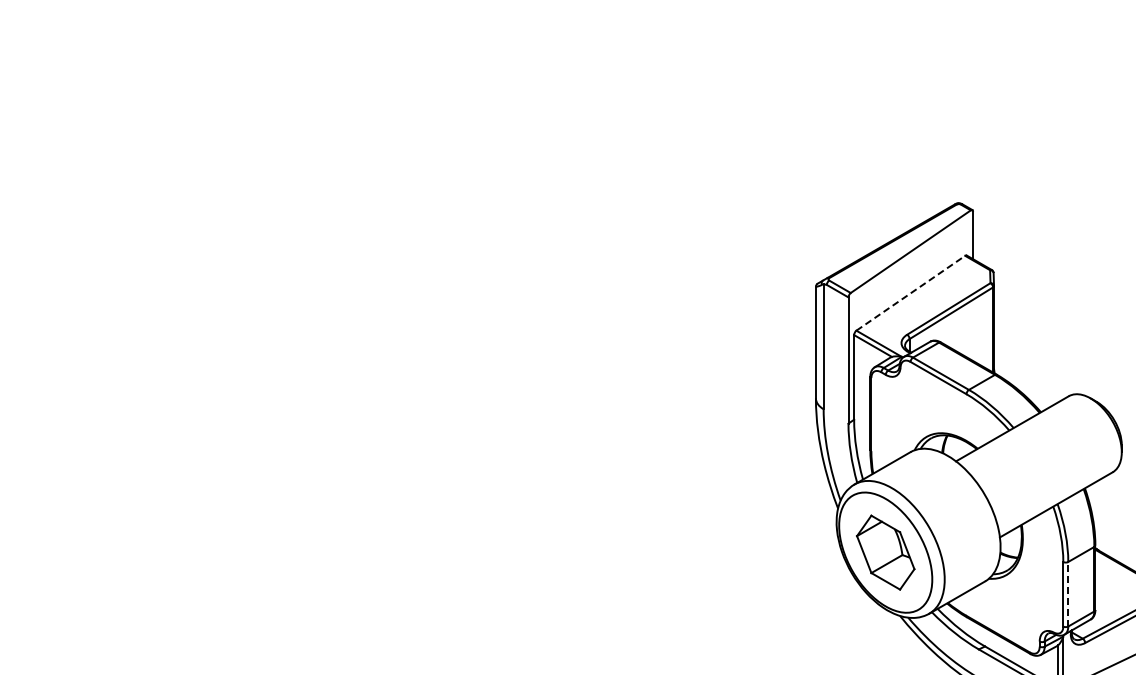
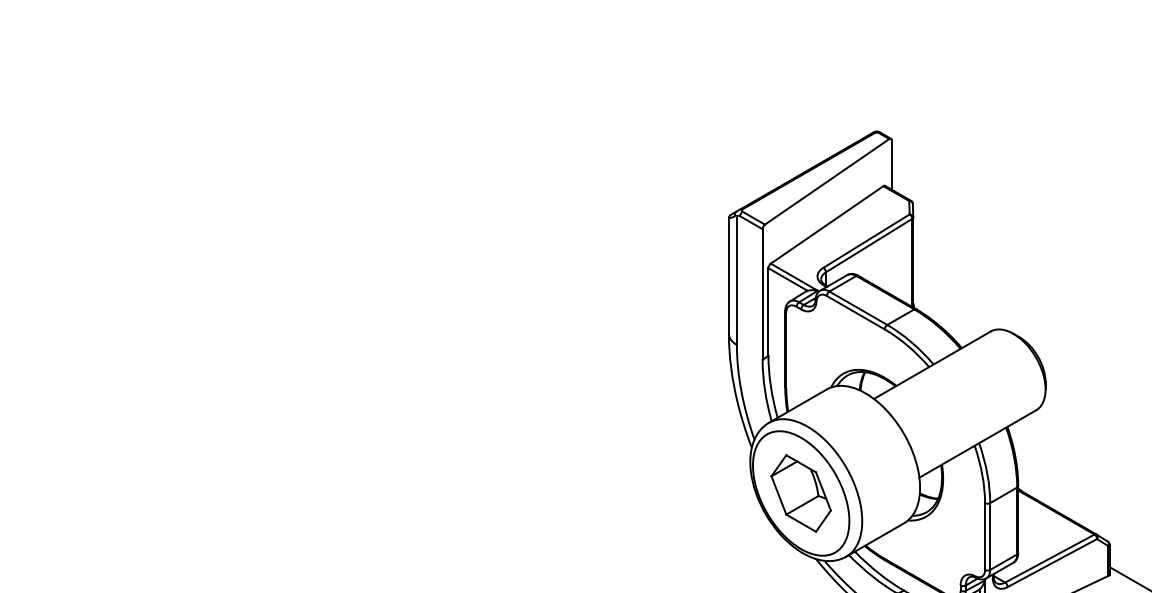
line: (911, 292) -> (827, 224), dashed -> solid
line: (1068, 593) -> (990, 535), dashed -> solid

